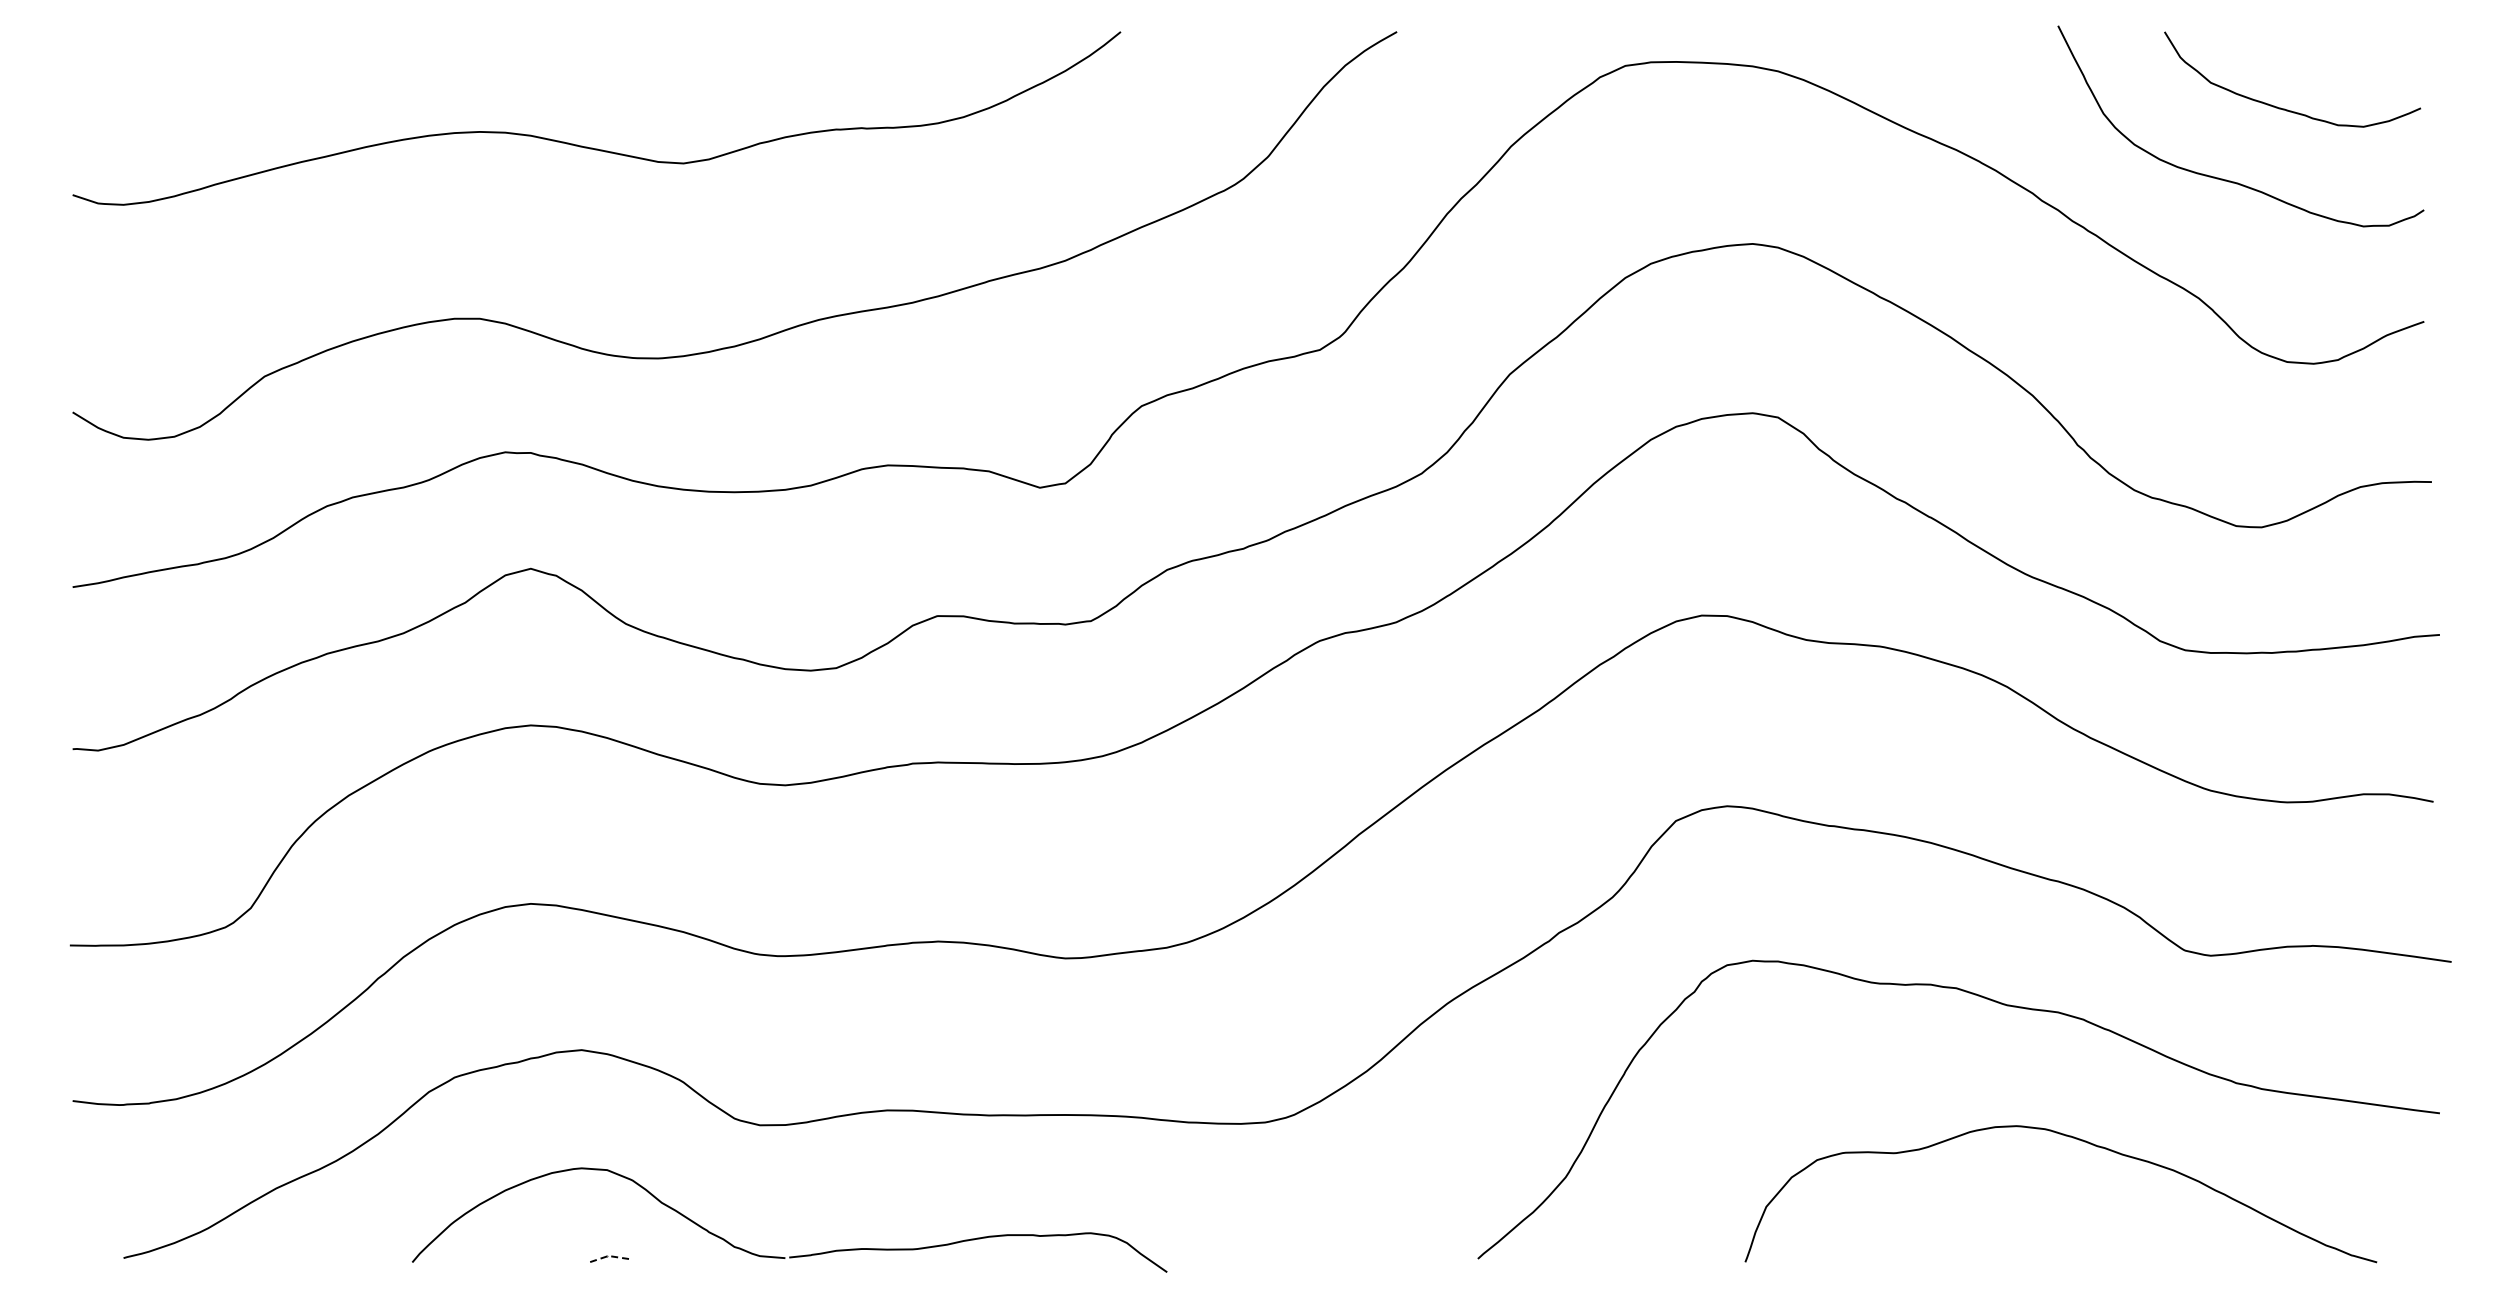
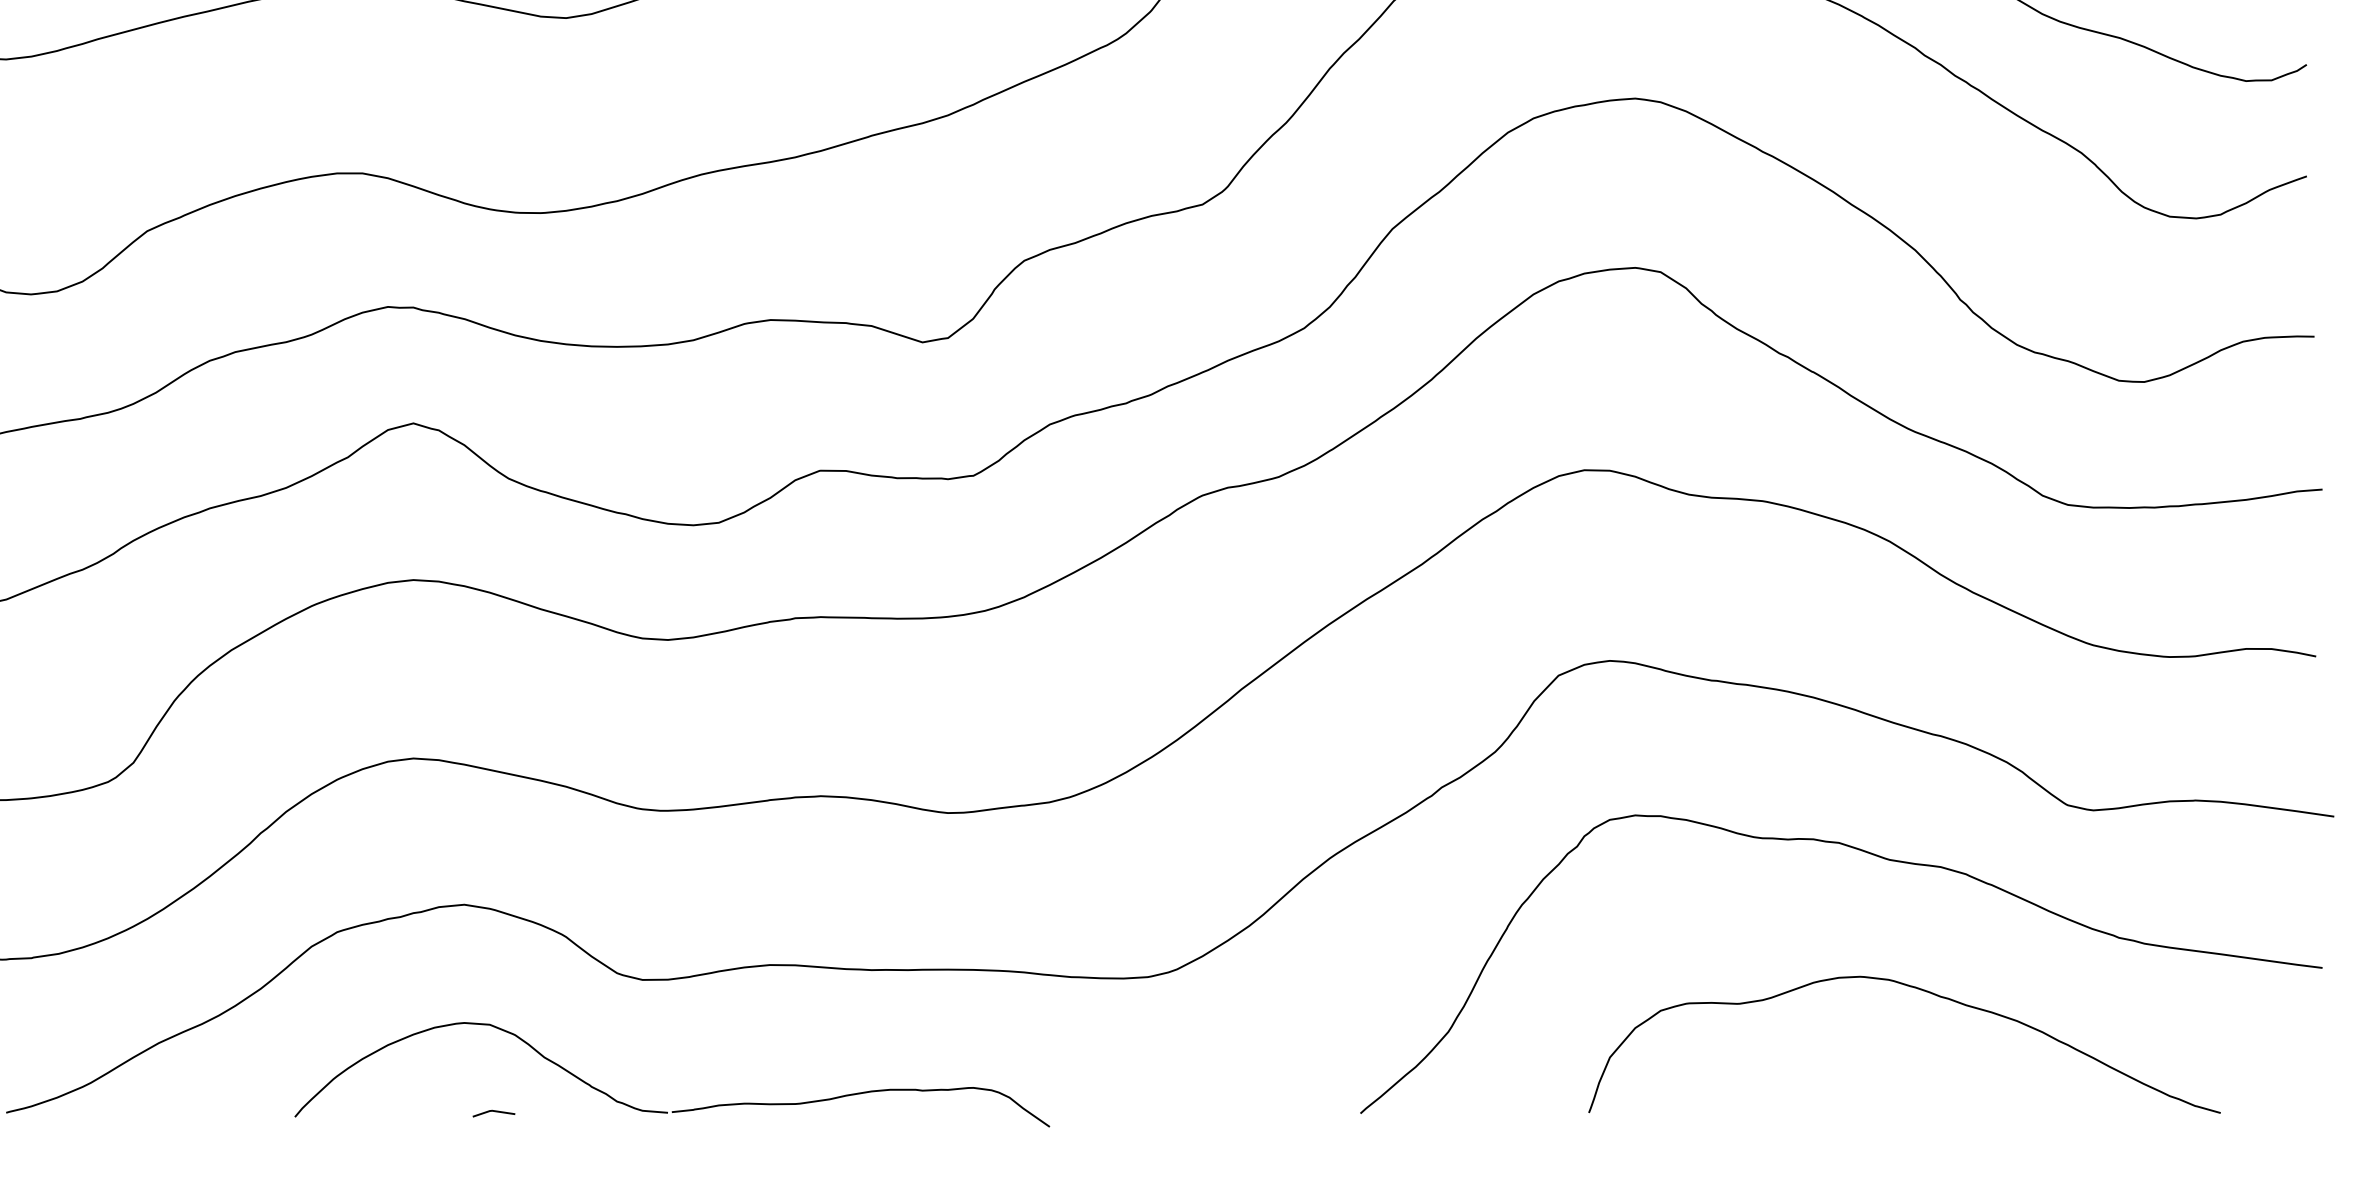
curve: (2078, 1140) -> (1922, 991), moved
line: (610, 1256) -> (493, 1111), dashed -> solid

